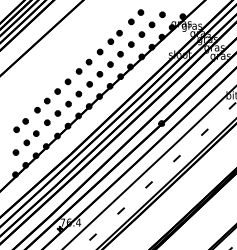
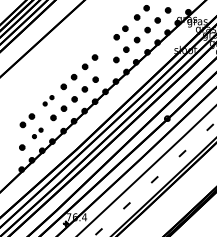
part: (99, 51) -> (105, 46), removed
part: (99, 74) -> (105, 69), removed
part: (42, 105) -> (48, 100), size x0.7
part: (31, 138) -> (37, 133), size x0.7

